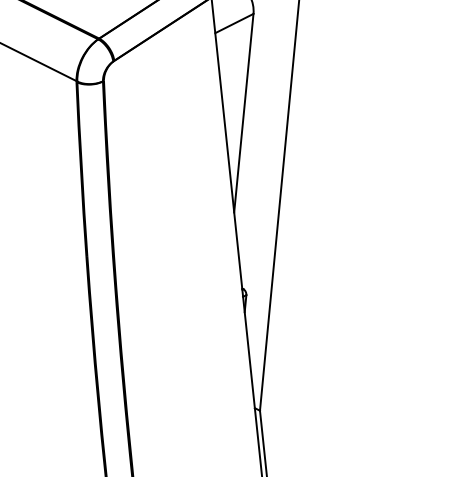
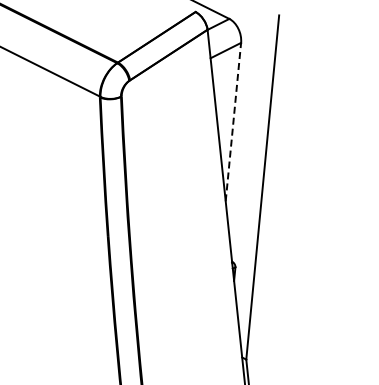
line: (243, 113) -> (233, 122), solid -> dashed

